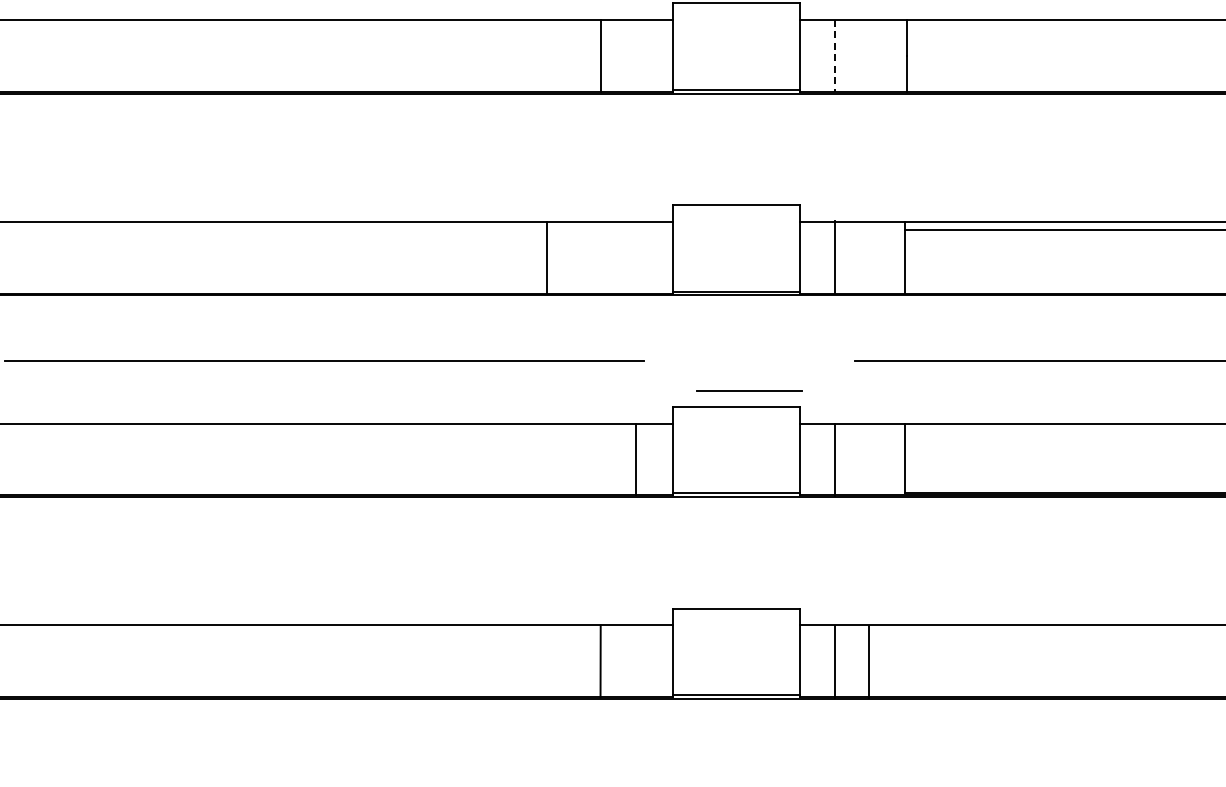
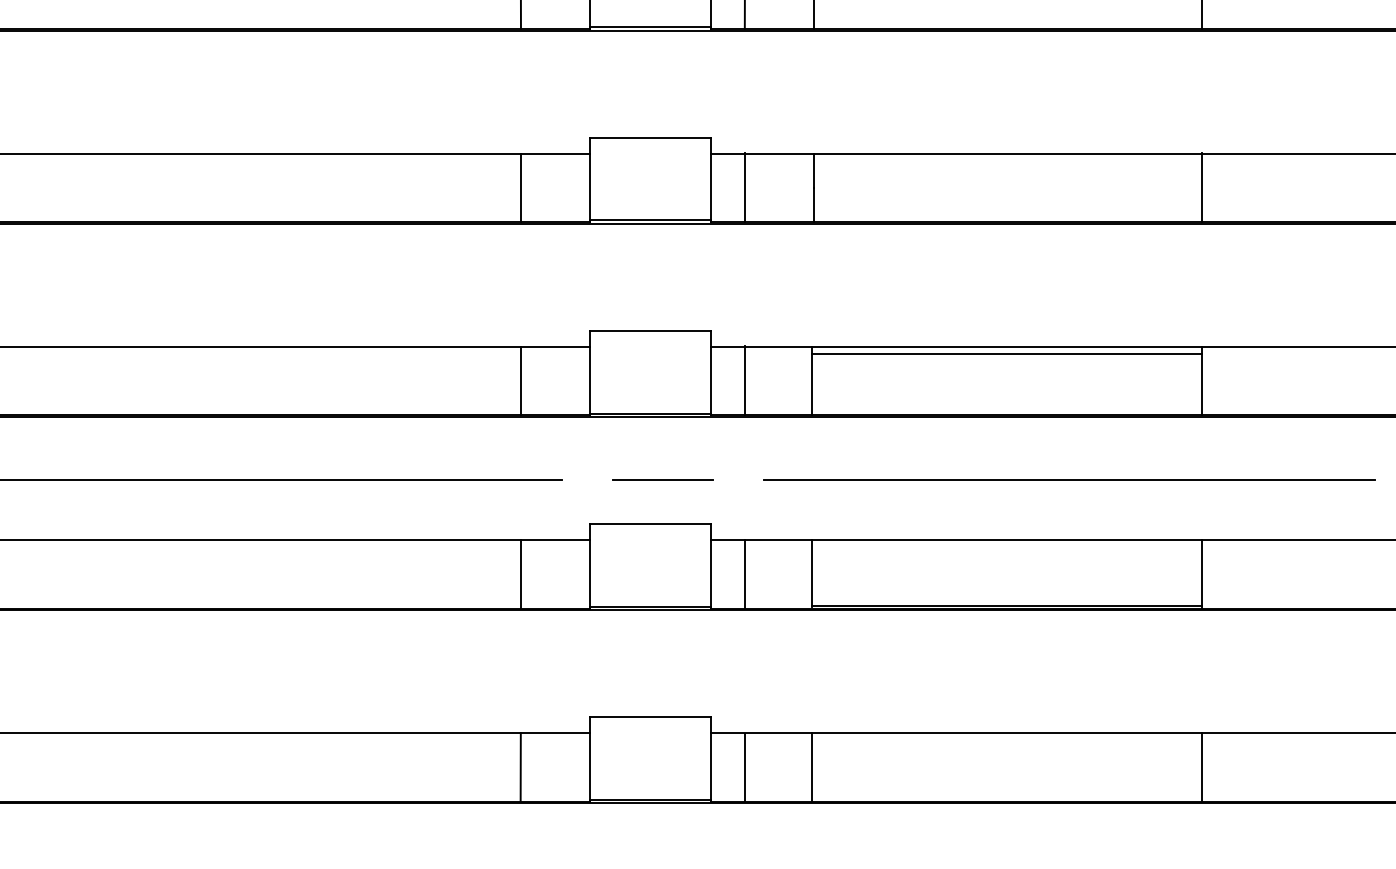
line: (834, 56) -> (744, 188), dashed -> solid
line: (546, 257) -> (520, 380), moved
line: (748, 389) -> (662, 479), moved
line: (635, 458) -> (520, 573), moved
line: (868, 661) -> (811, 767), moved

